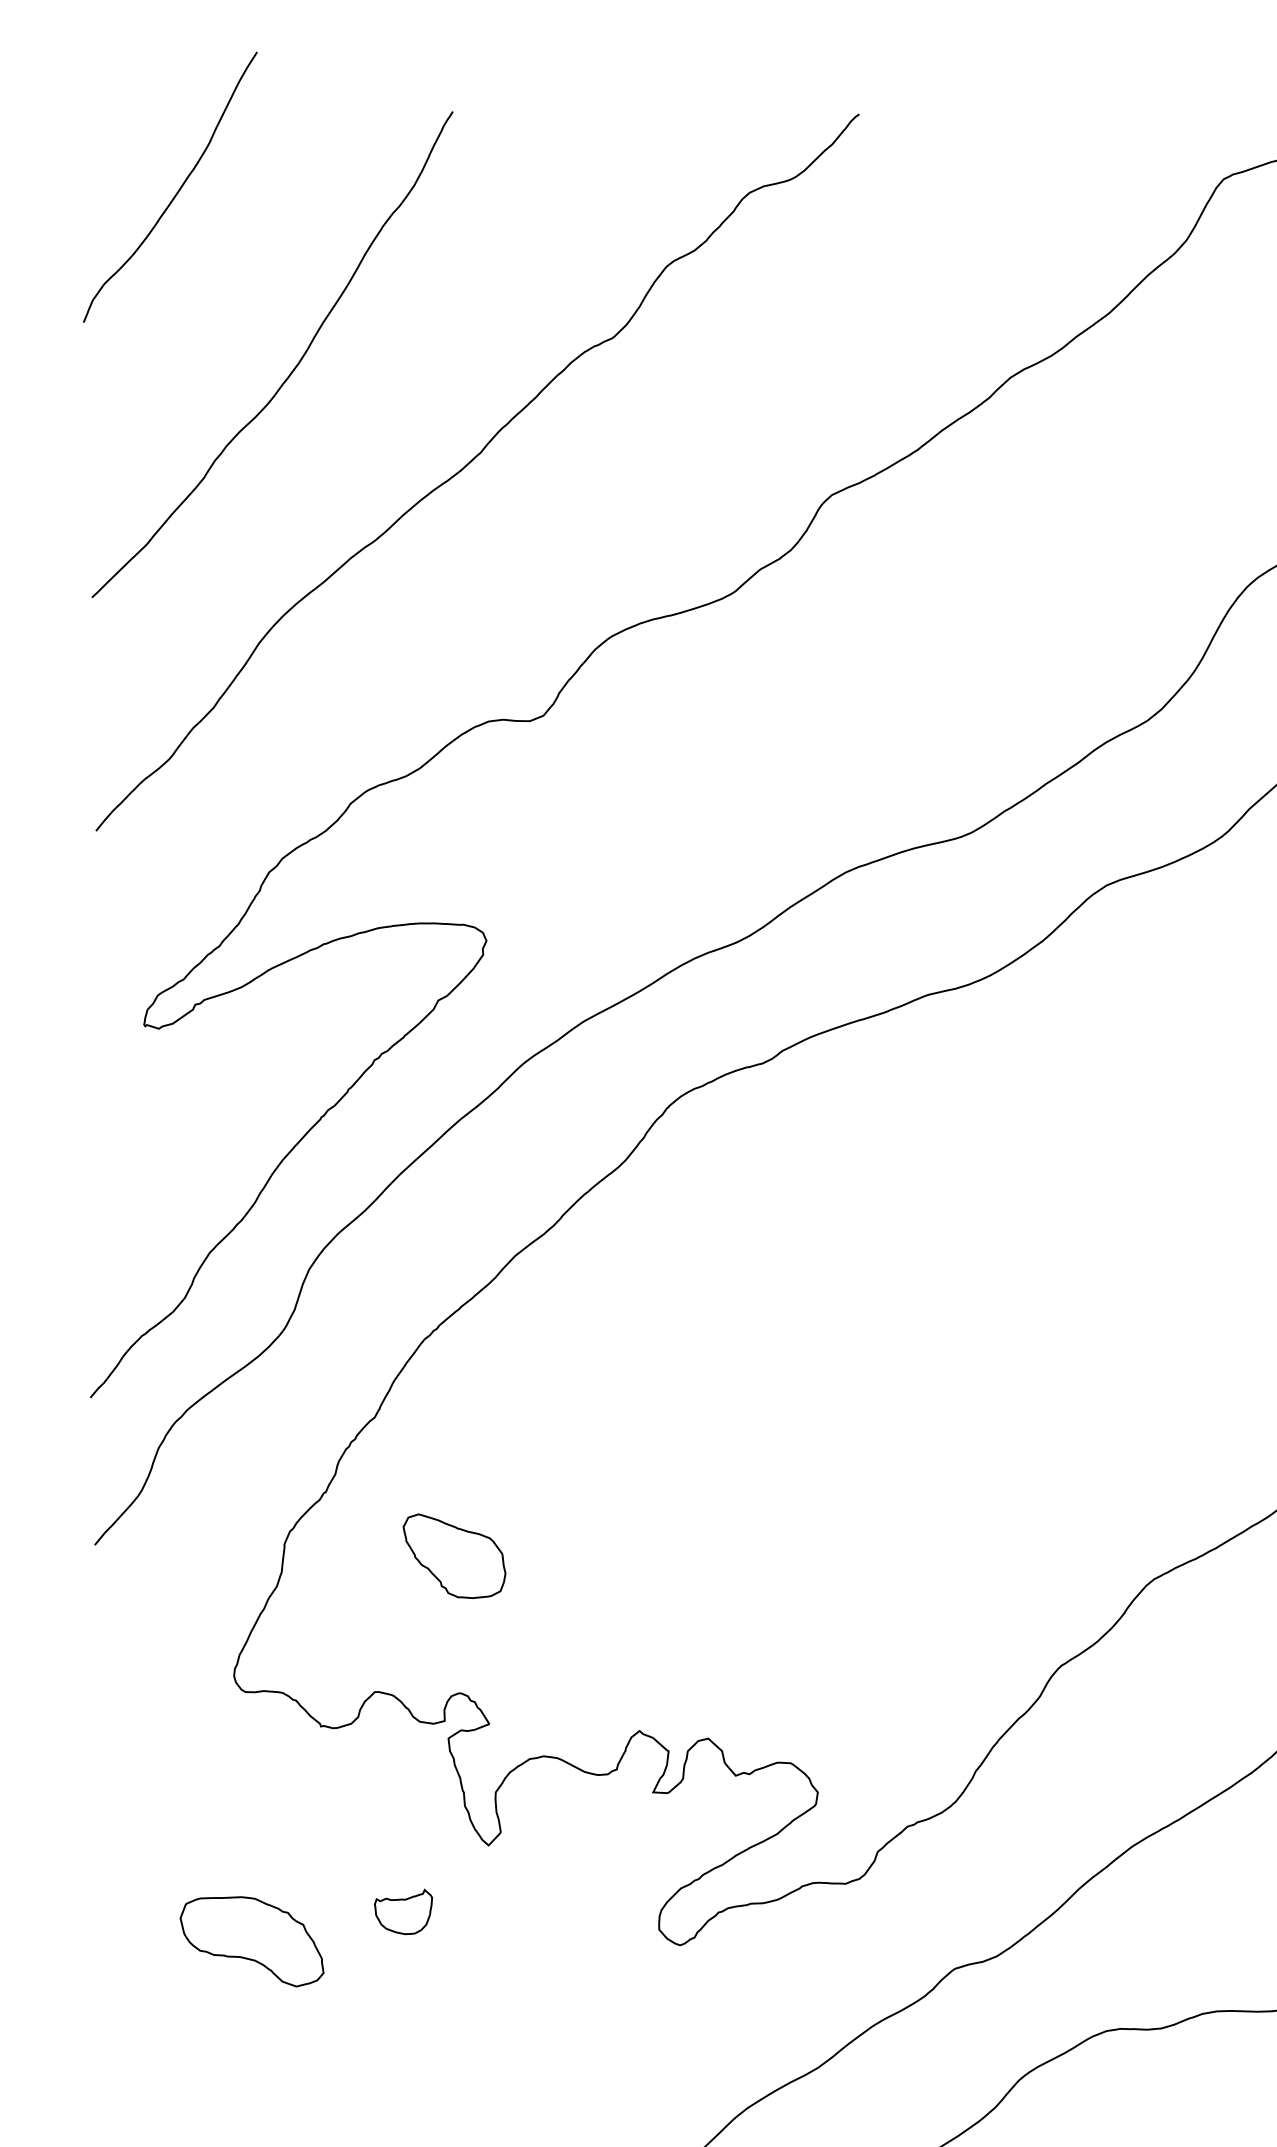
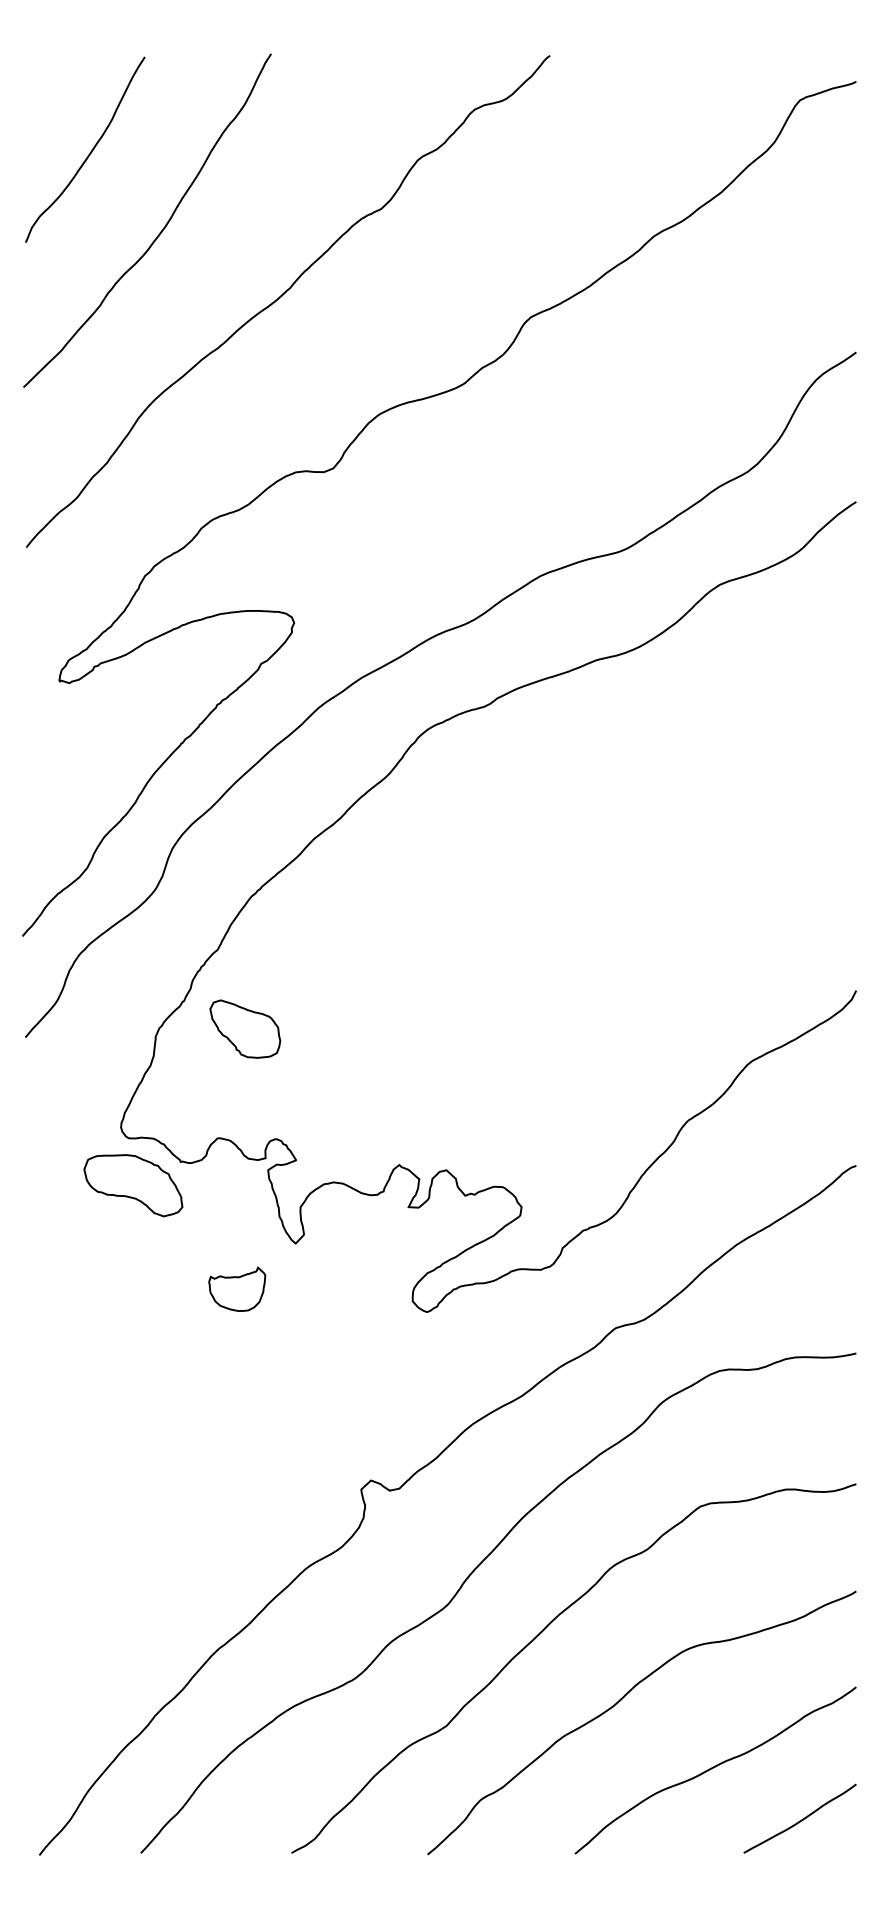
curve: (176, 191) -> (89, 152), moved
part: (454, 1555) -> (245, 1028), moved
part: (403, 1910) -> (237, 1288), size x1.43
part: (252, 1941) -> (133, 1185), moved

